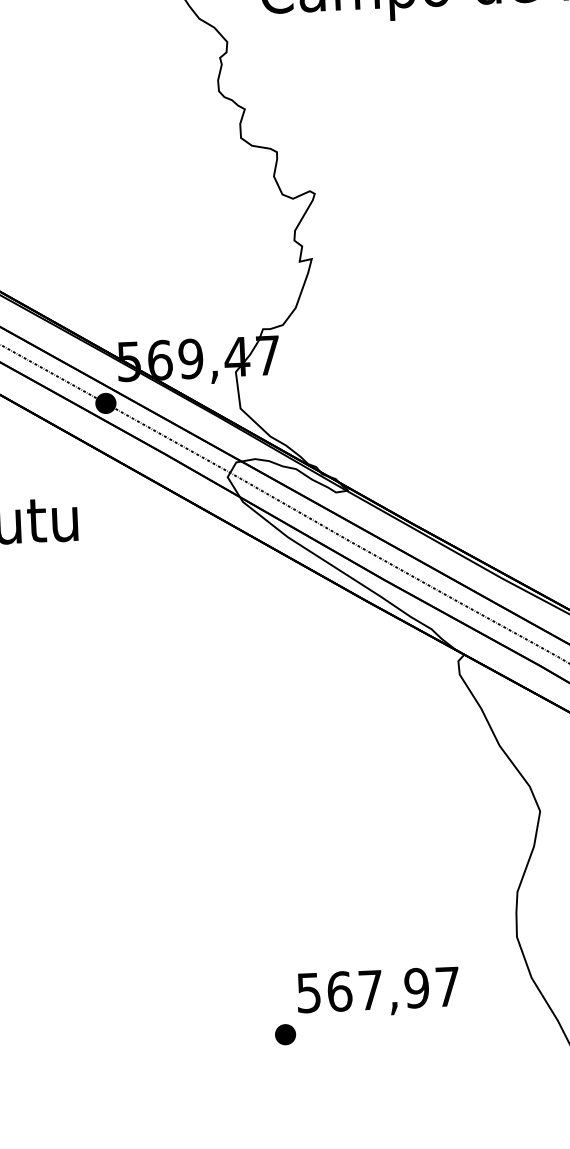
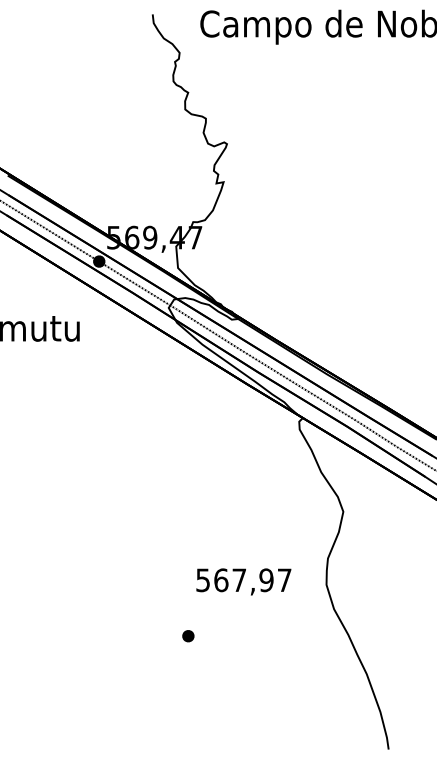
text: (377, 991) -> (243, 581), moved

